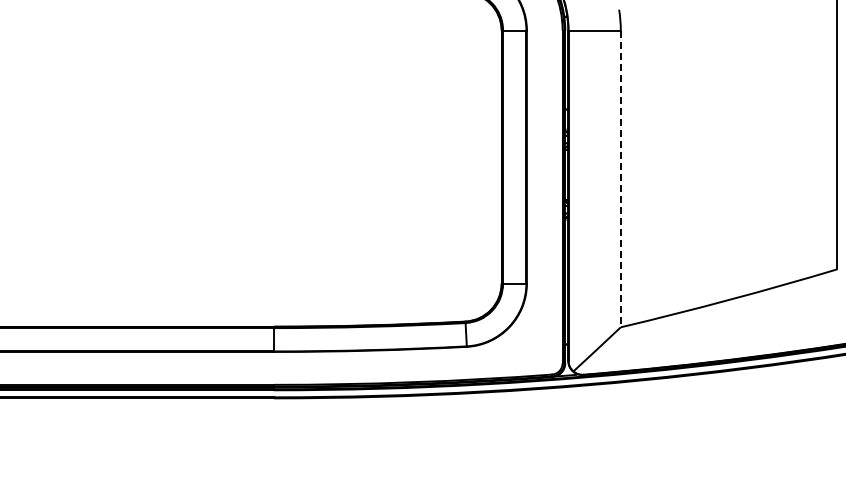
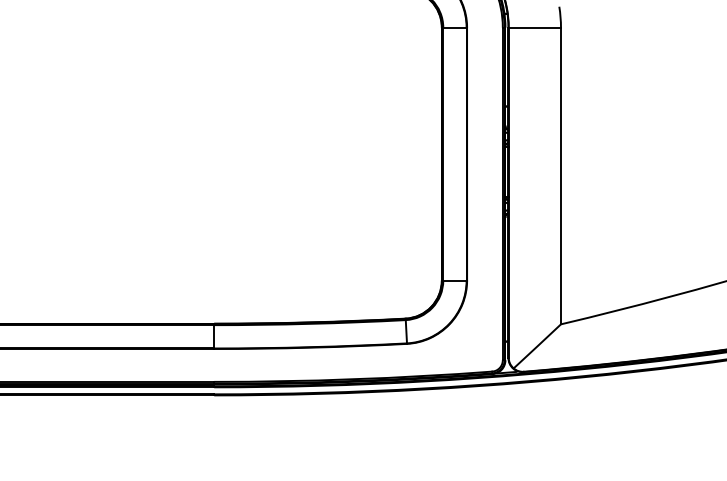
line: (620, 179) -> (560, 176), dashed -> solid

